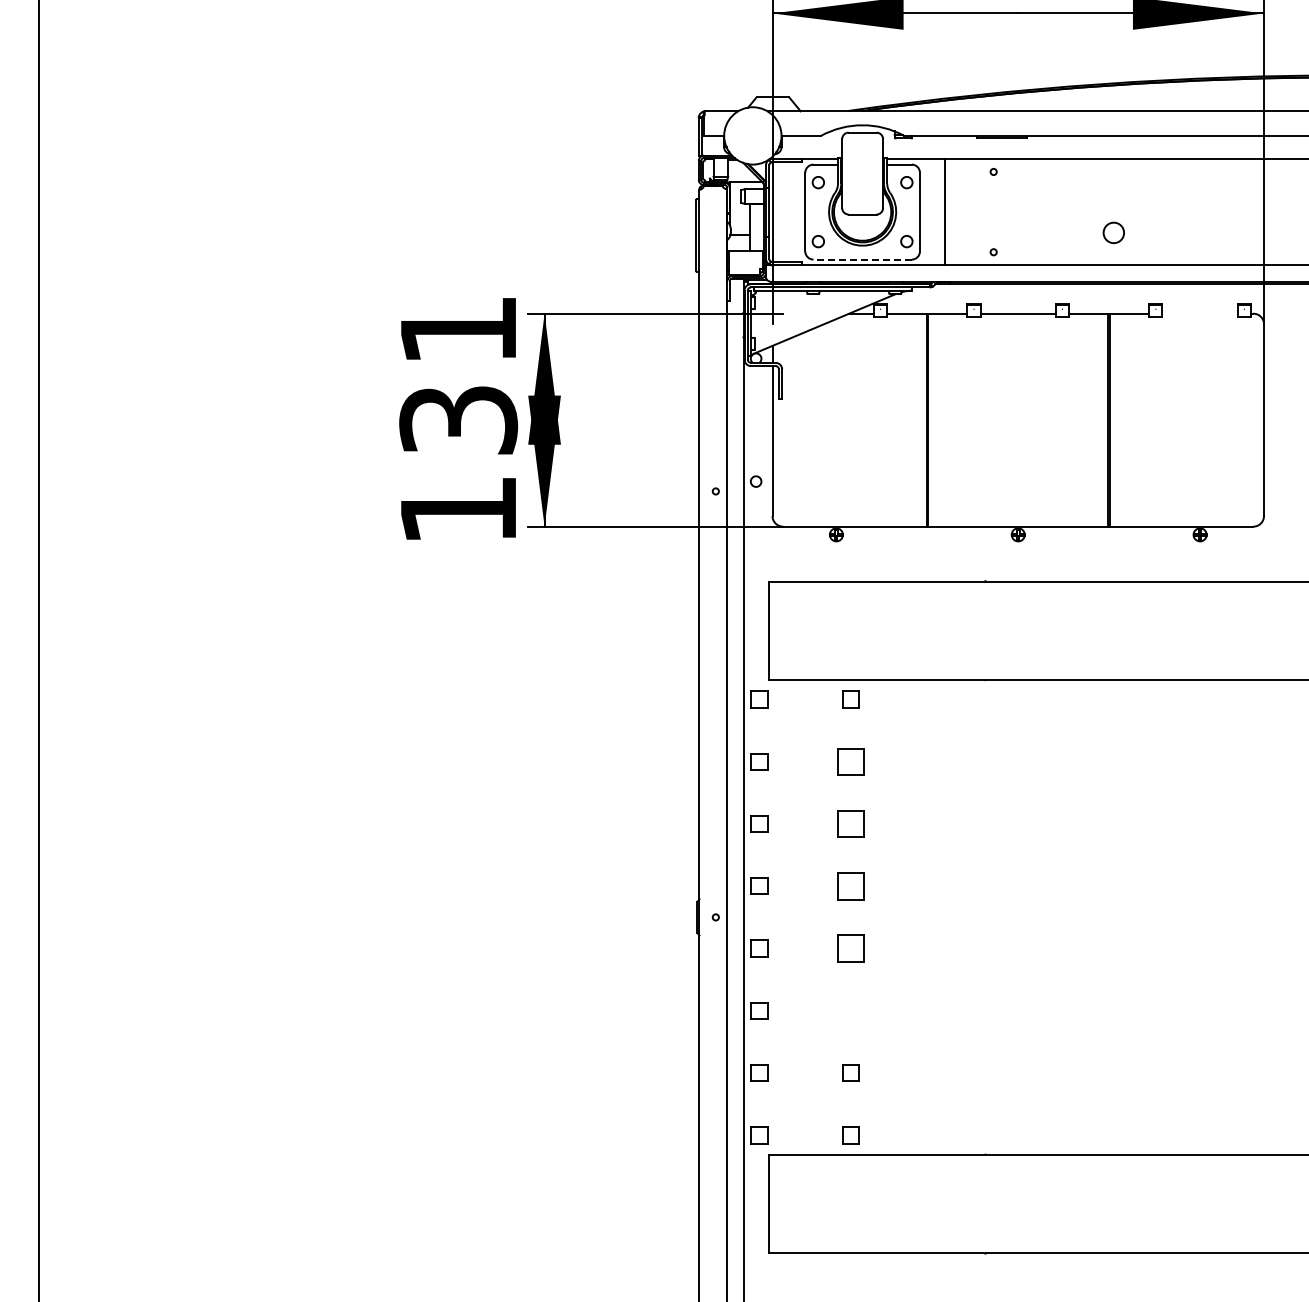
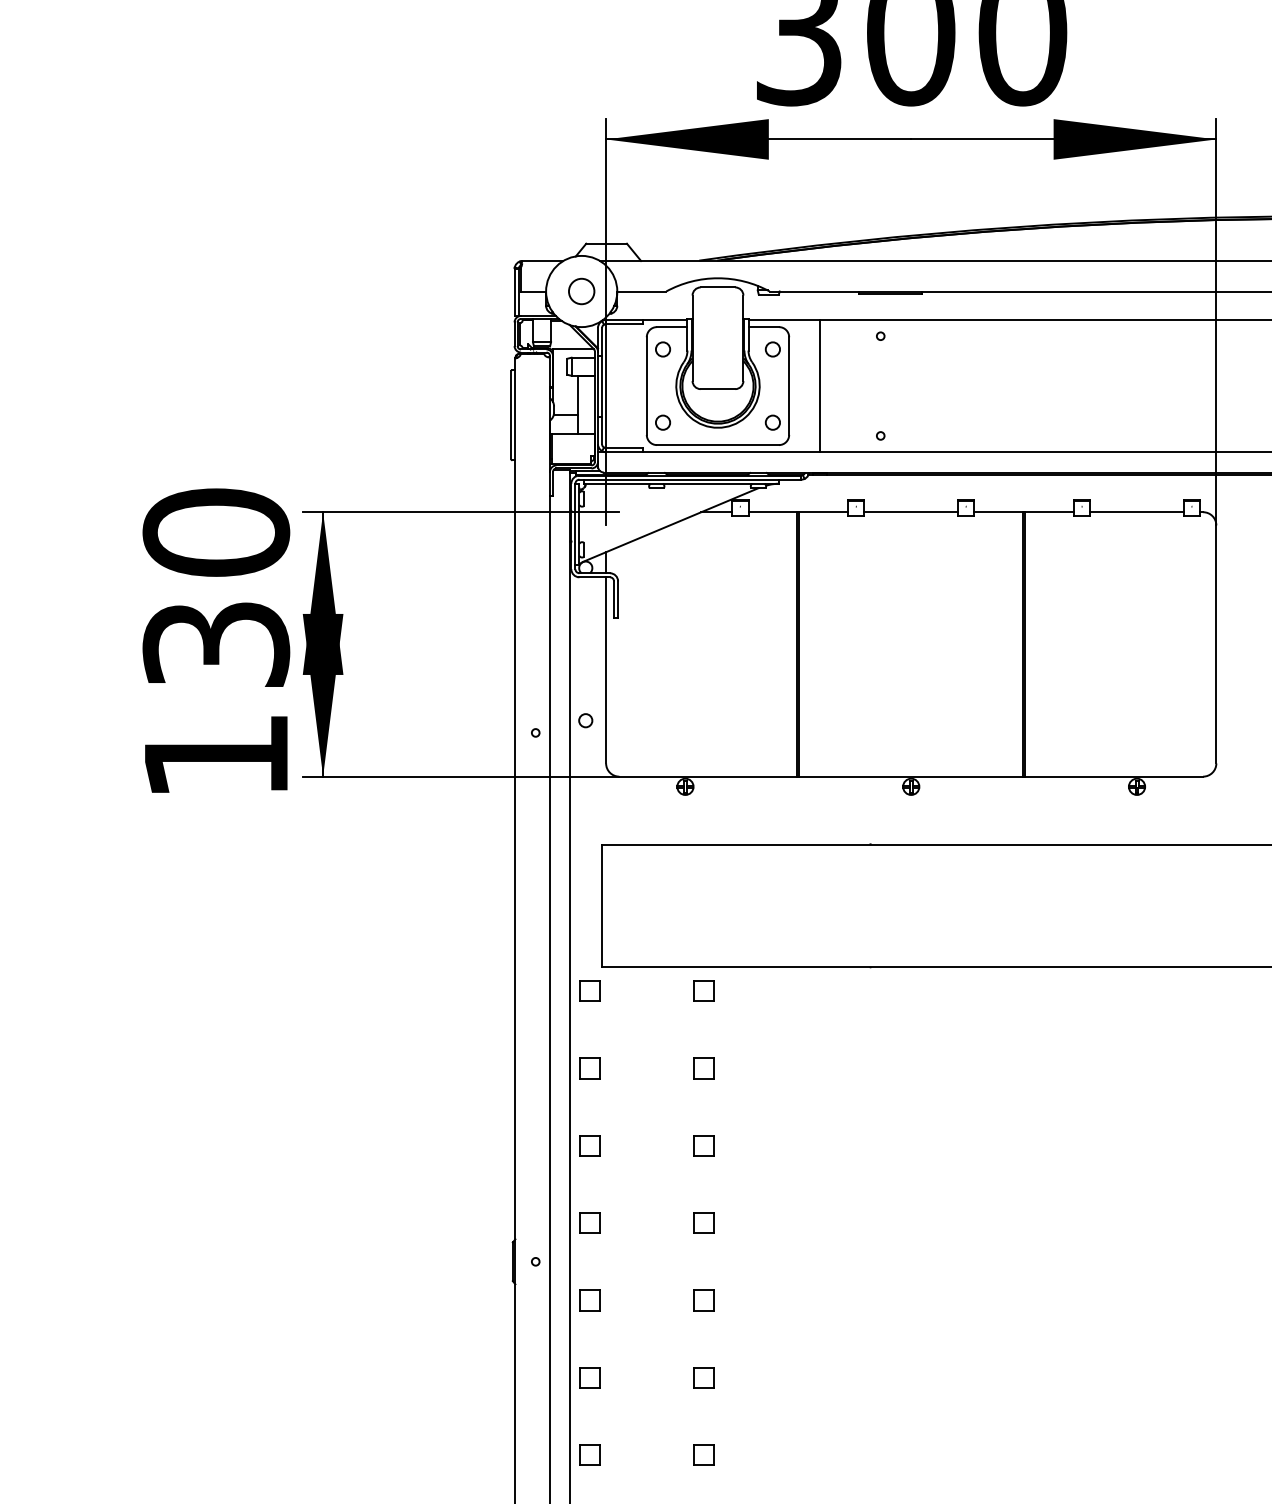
circle: (1113, 232) -> (581, 290), moved
line: (862, 259) -> (717, 444), dashed -> solid
line: (1199, 313) -> (1136, 511), added
text: (458, 329) -> (216, 531), 131 -> 130
part: (850, 761) -> (702, 1068), size x0.62
part: (850, 823) -> (702, 1145), size x0.62
part: (850, 885) -> (702, 1222), size x0.62
part: (850, 948) -> (702, 1300), size x0.62
part: (850, 1010) -> (702, 1377), added

